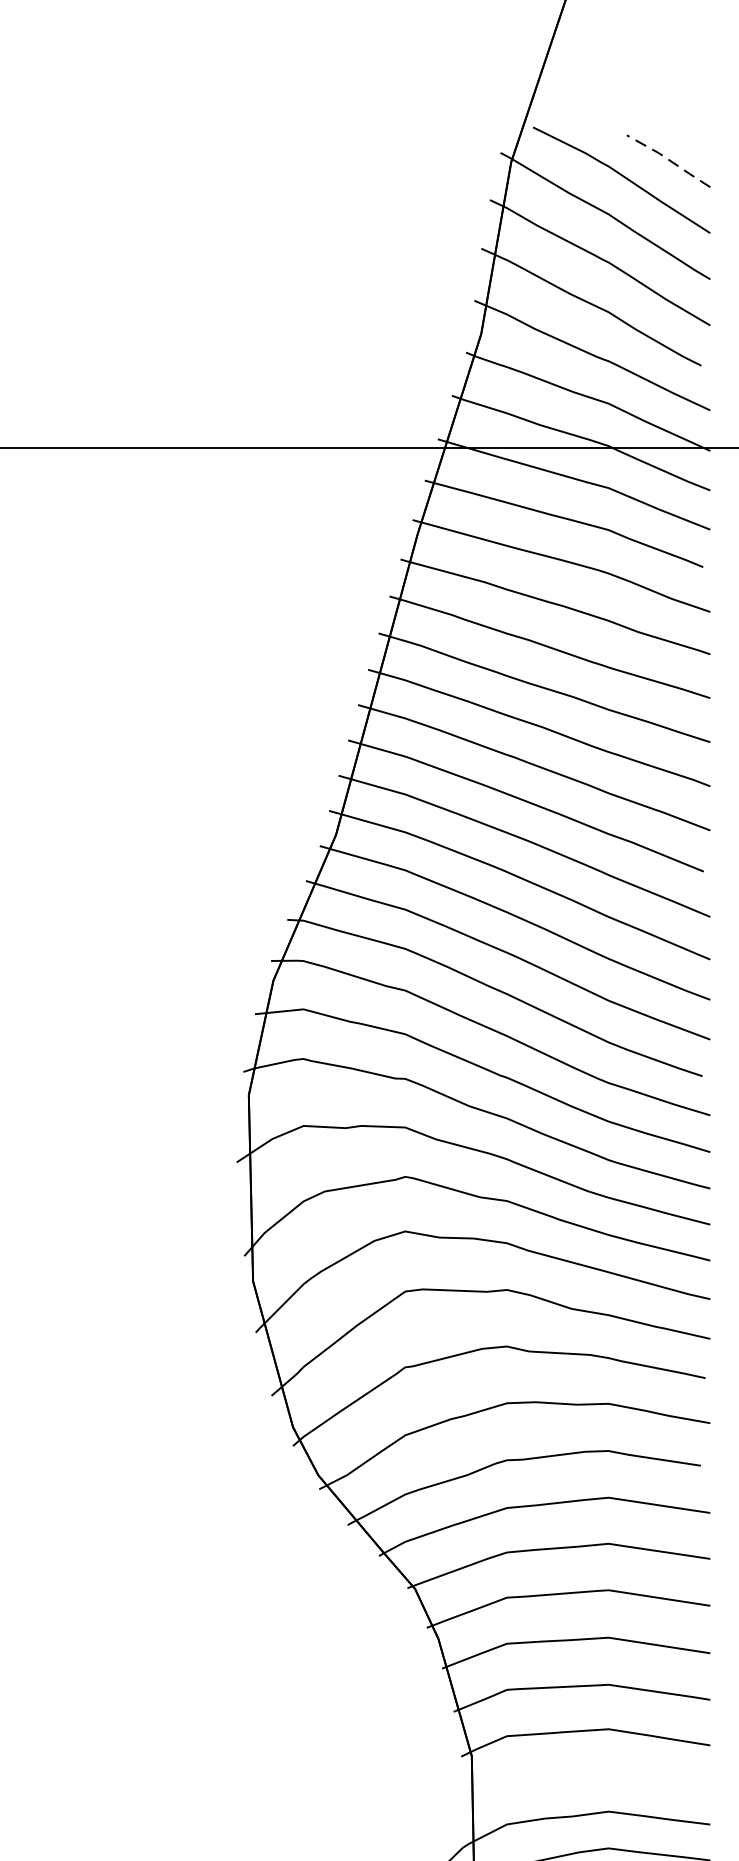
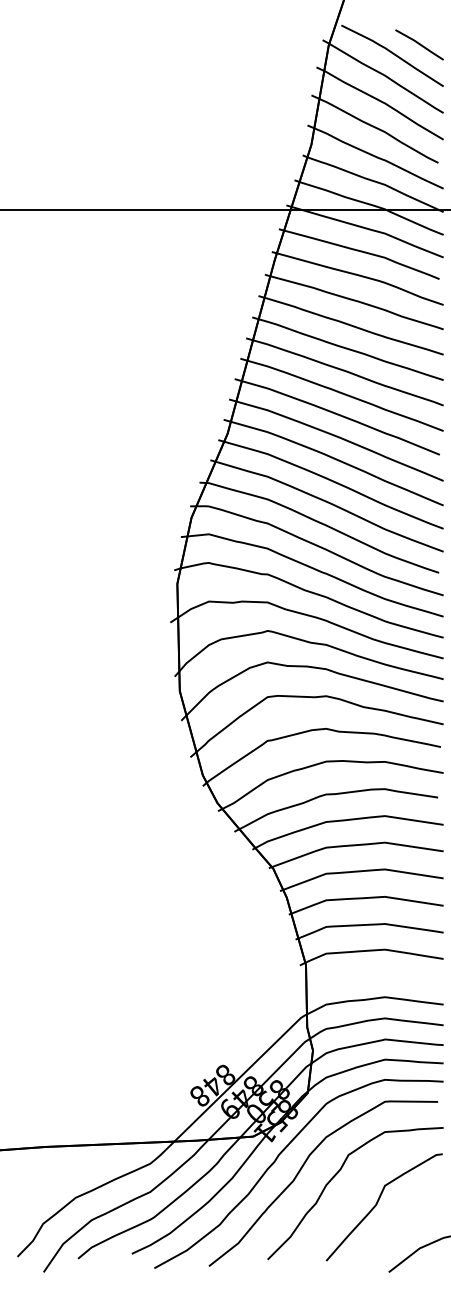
line: (668, 160) -> (419, 44), dashed -> solid

